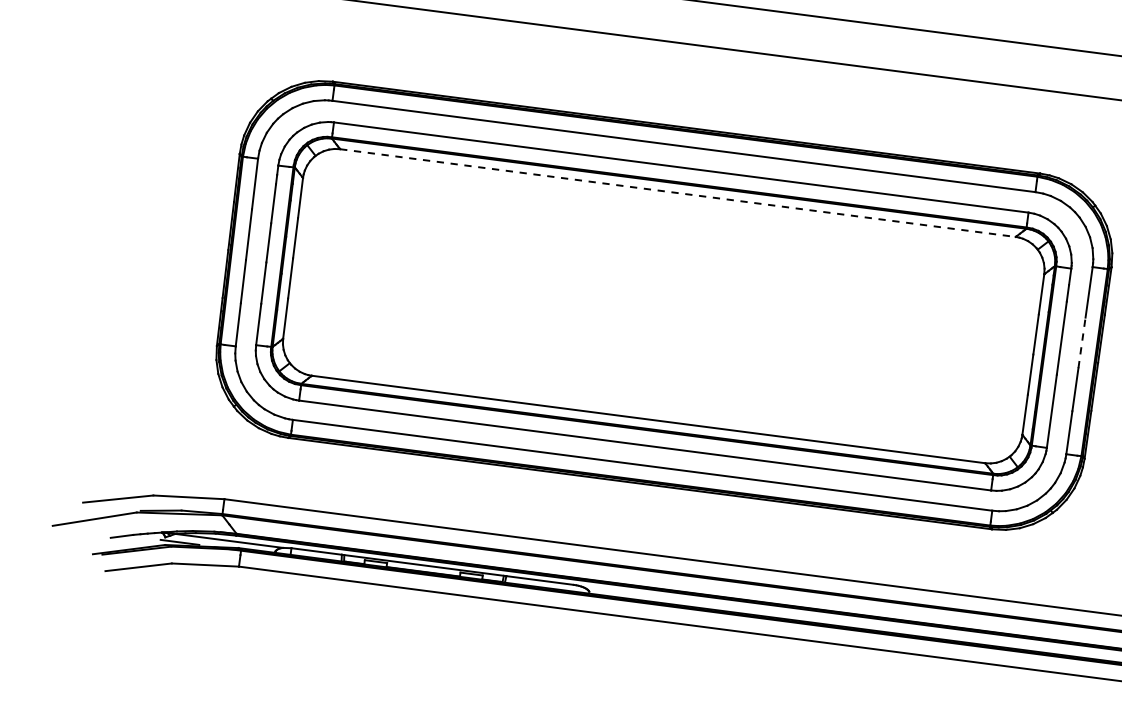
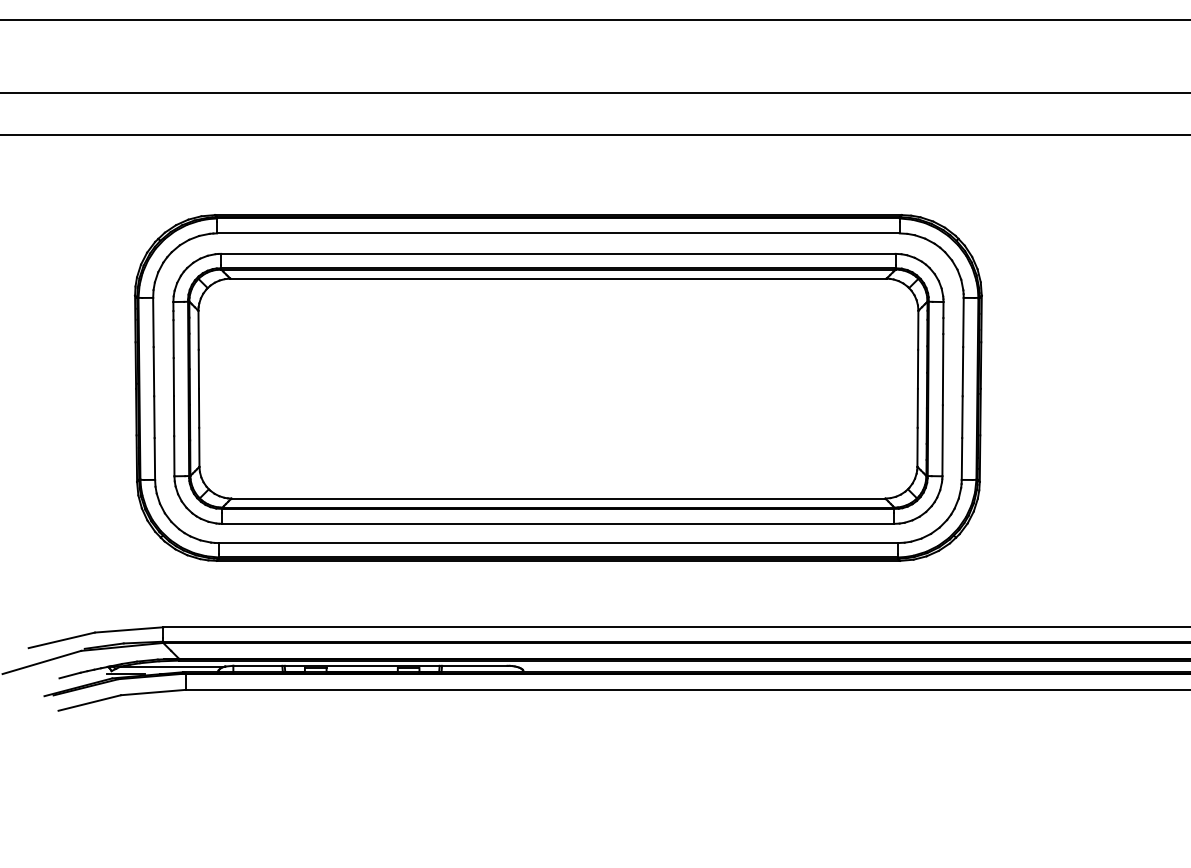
line: (678, 192) -> (558, 278), dashed -> solid
line: (1081, 342) -> (962, 371), dashed -> solid

